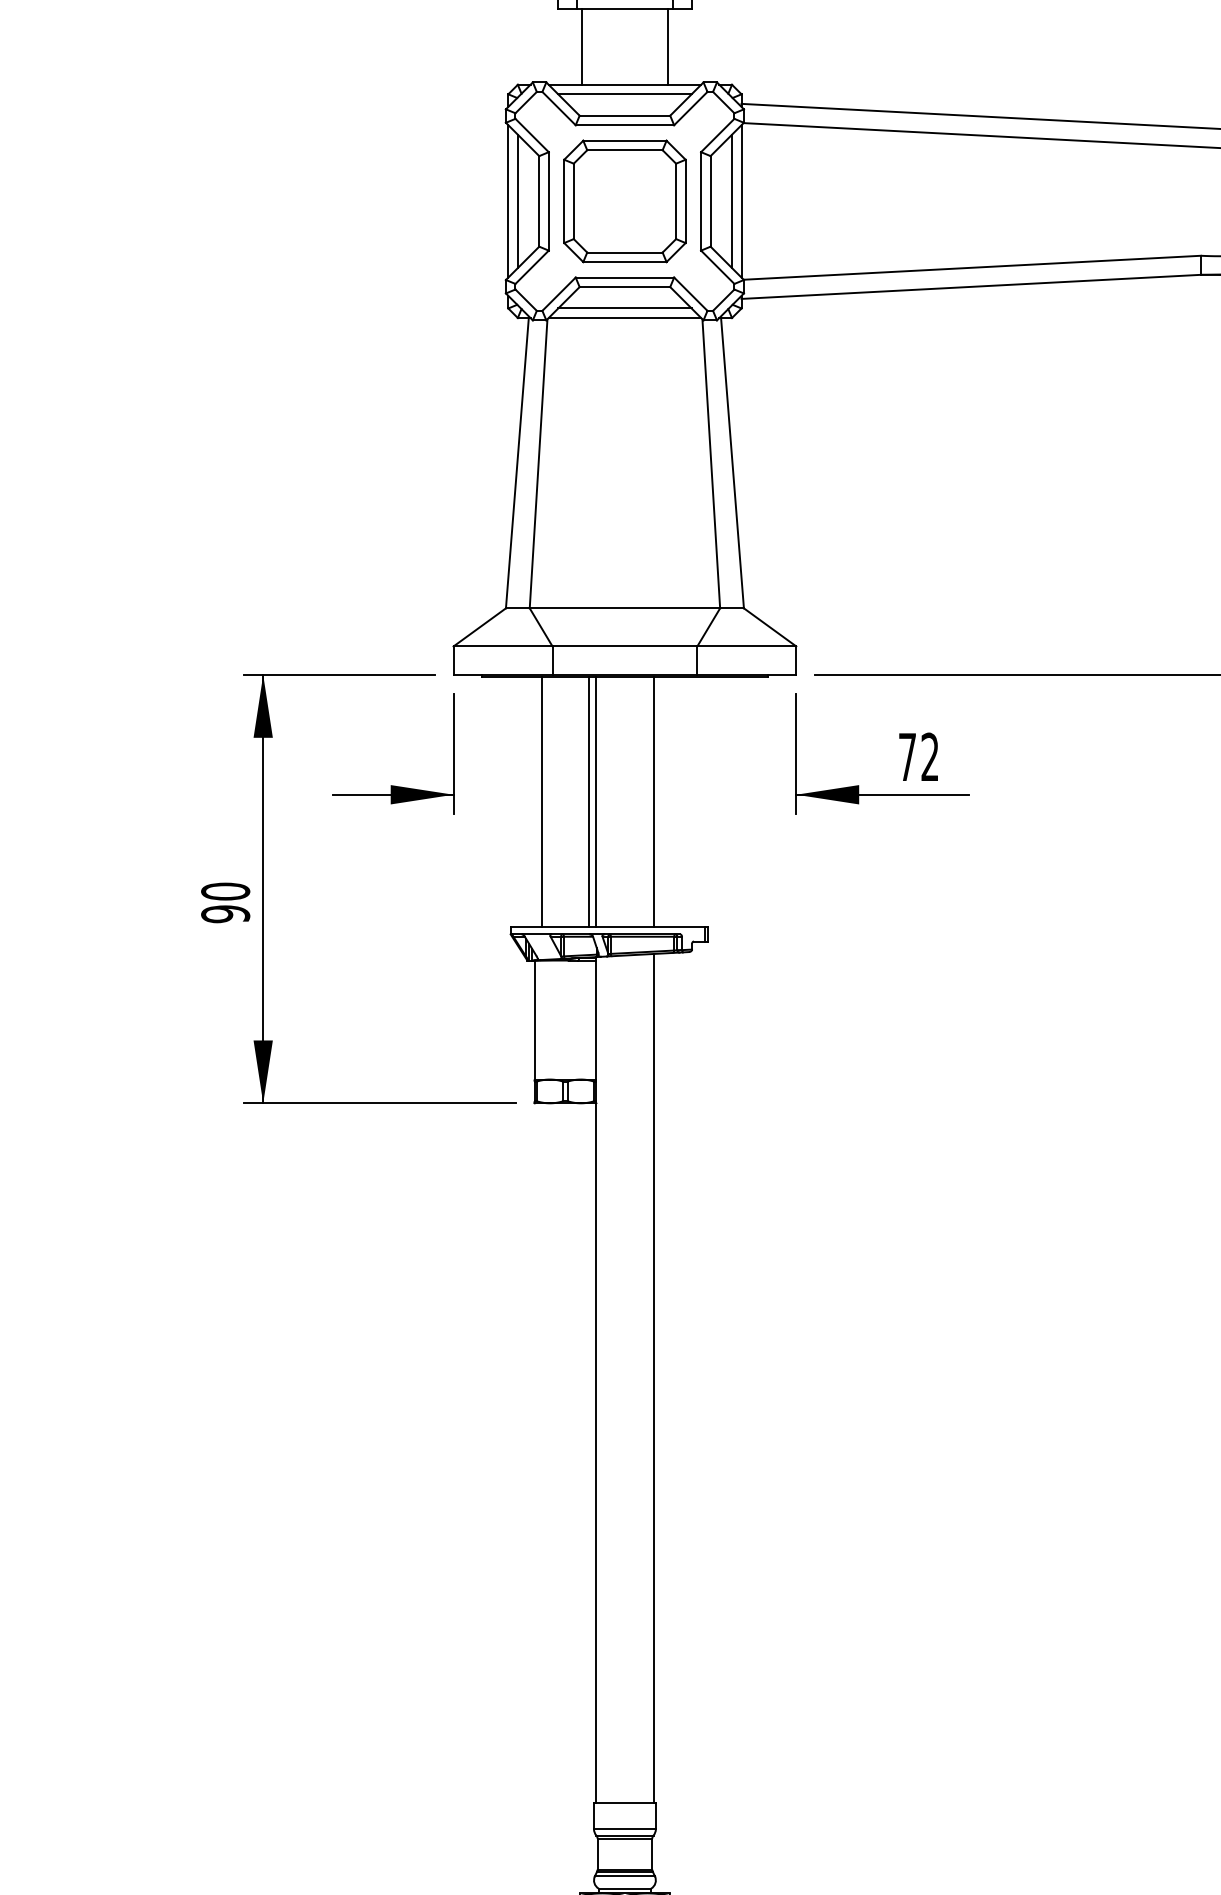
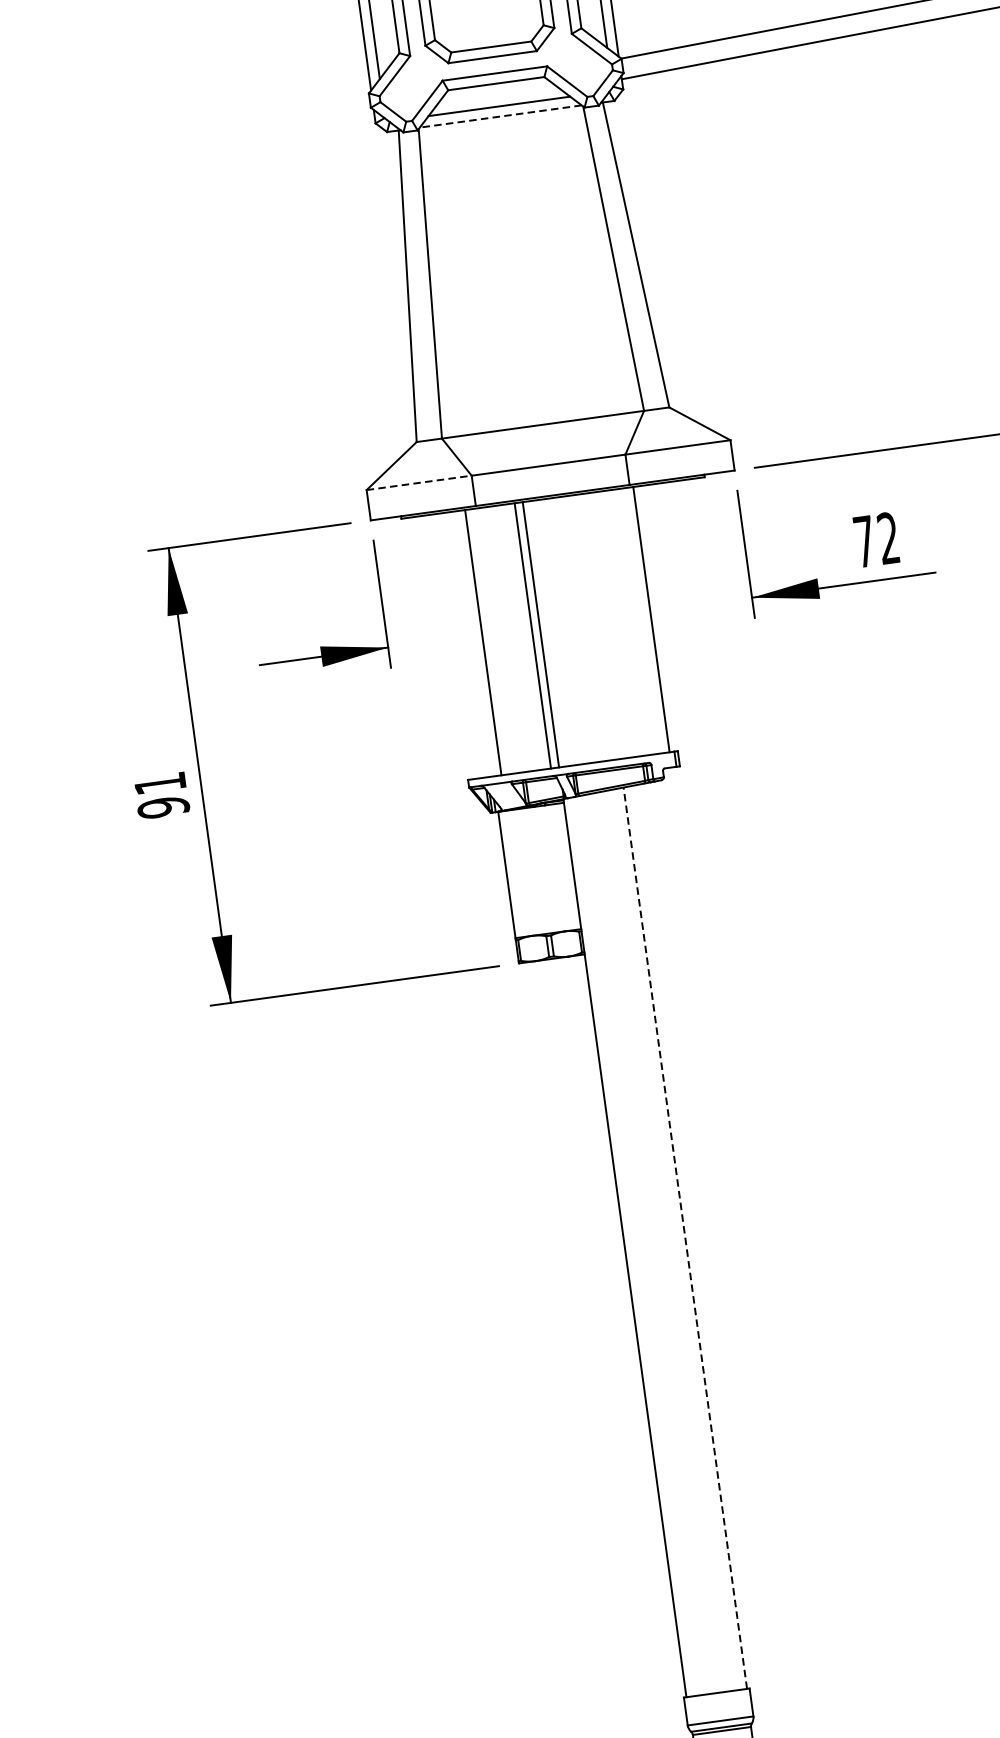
line: (624, 318) -> (500, 117), solid -> dashed
line: (503, 646) -> (419, 482), solid -> dashed
line: (653, 802) -> (651, 619), moved
text: (225, 891) -> (160, 783), 90 -> 91
line: (653, 1377) -> (685, 1237), solid -> dashed

